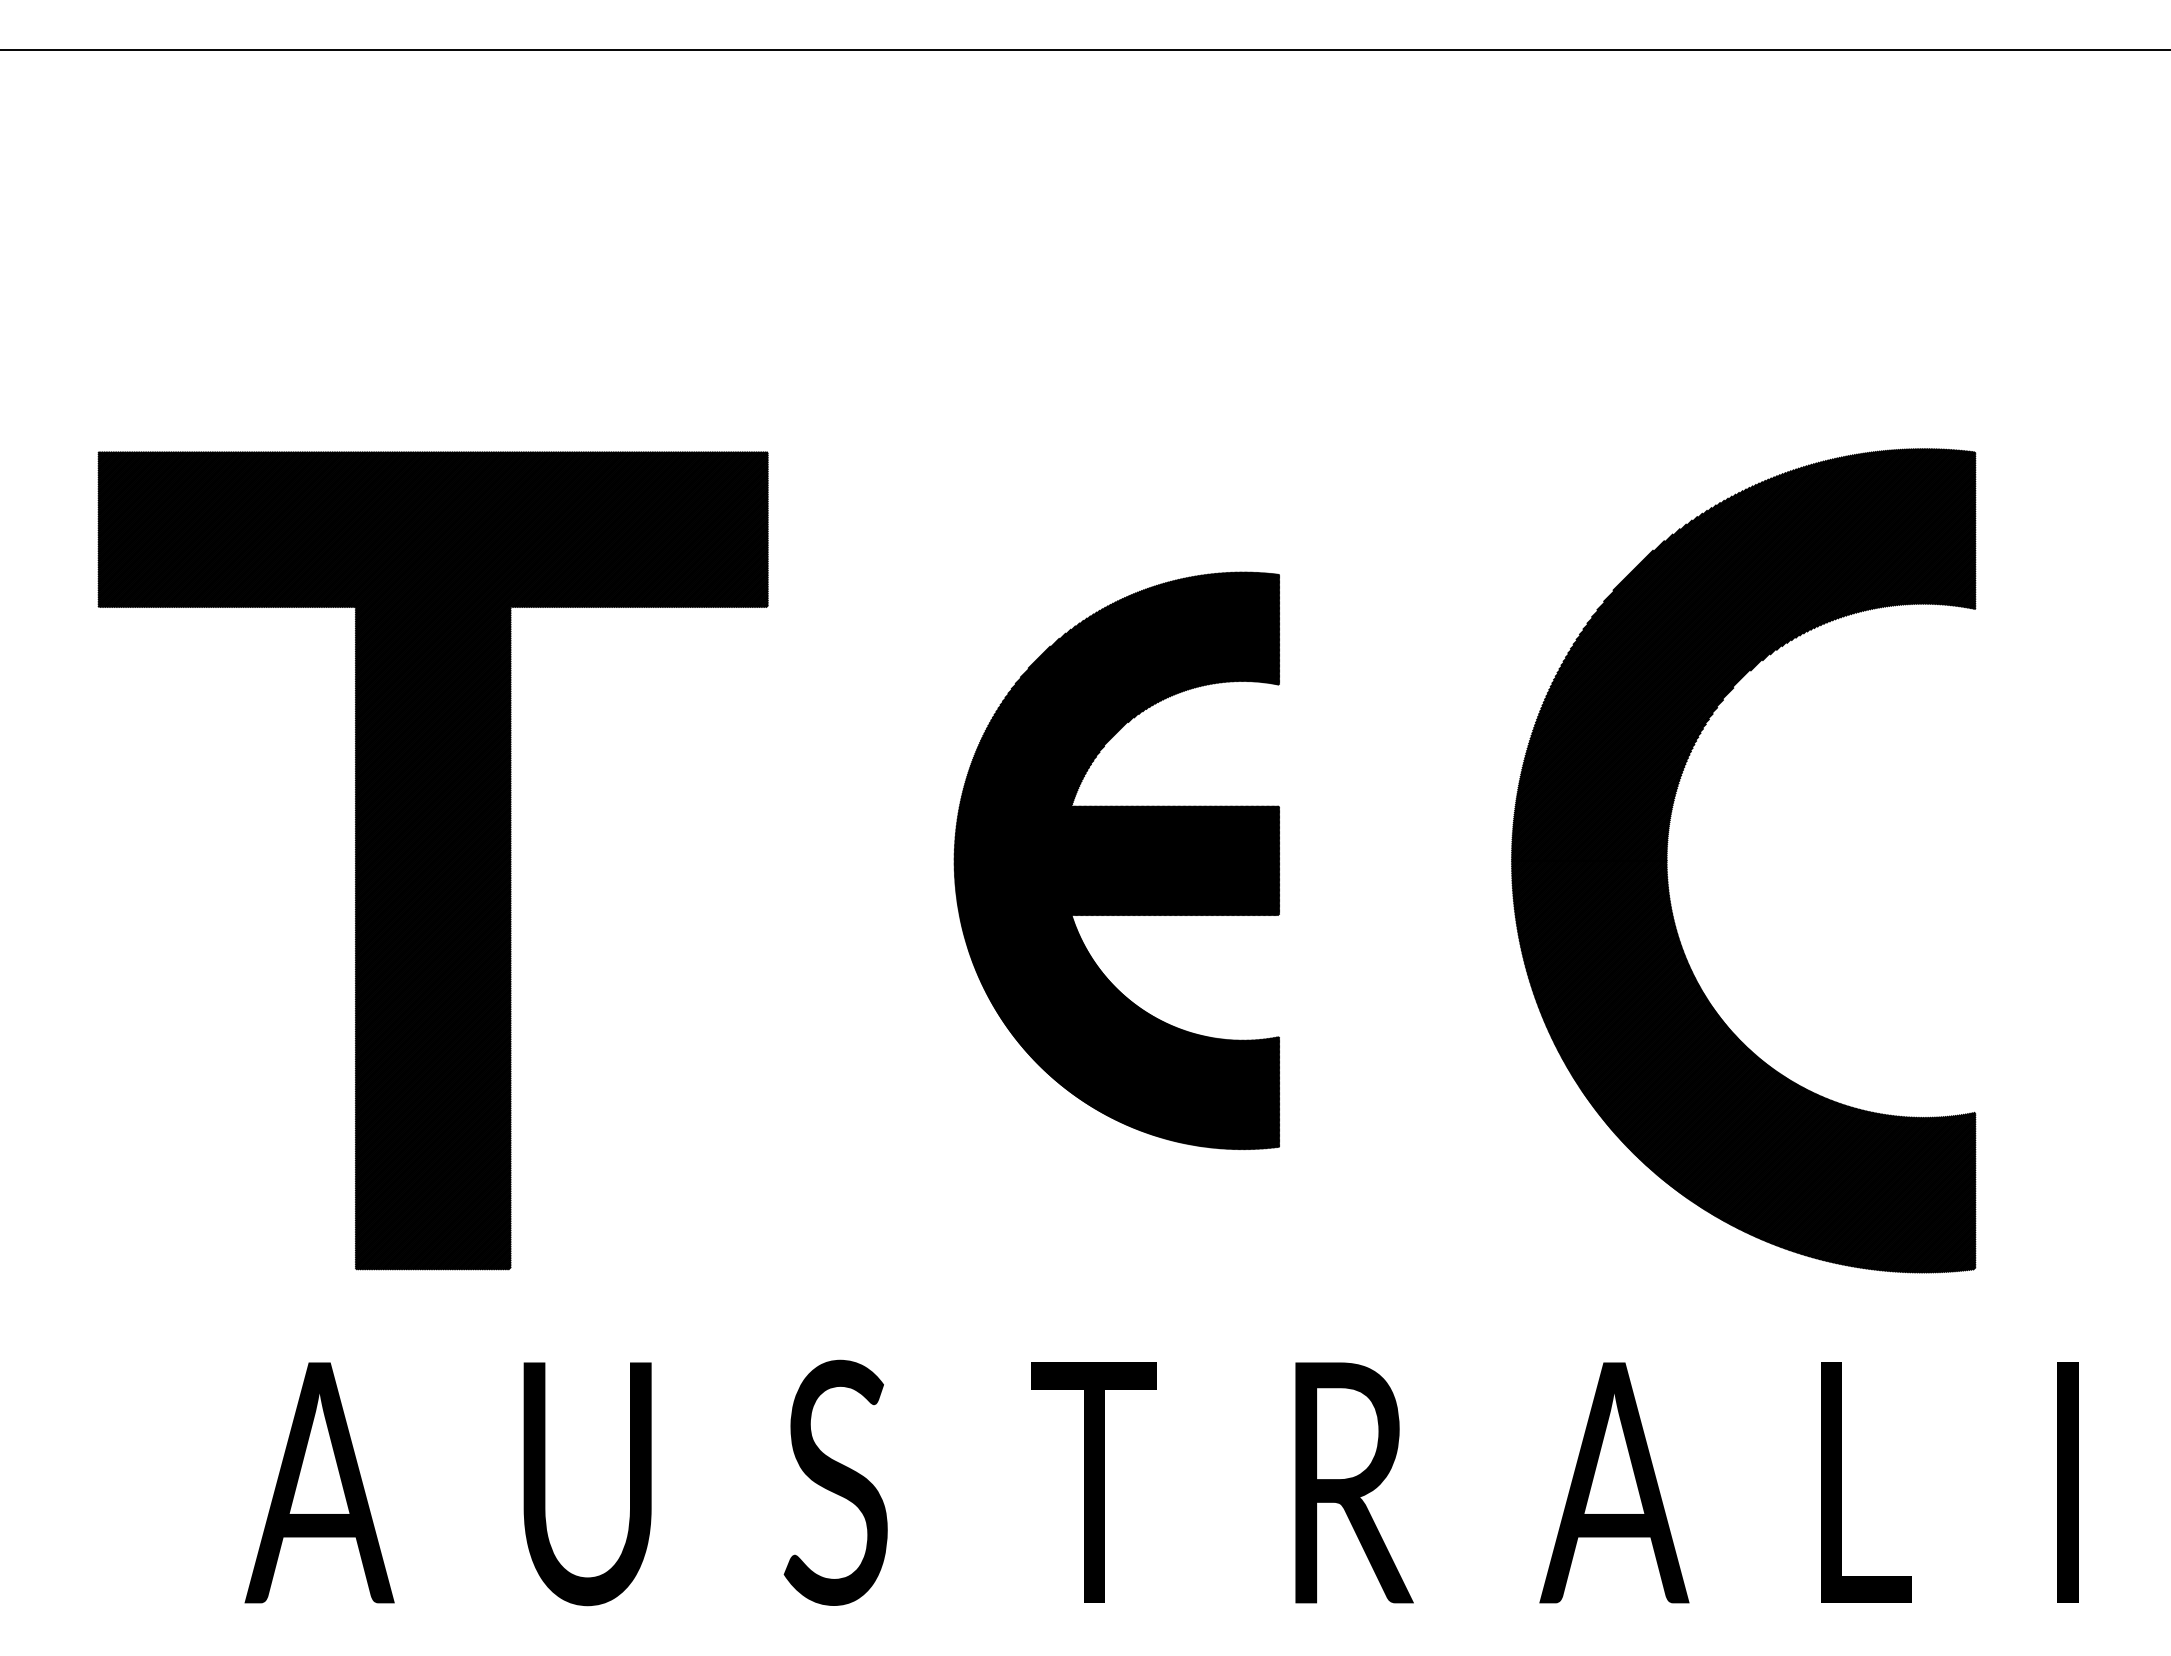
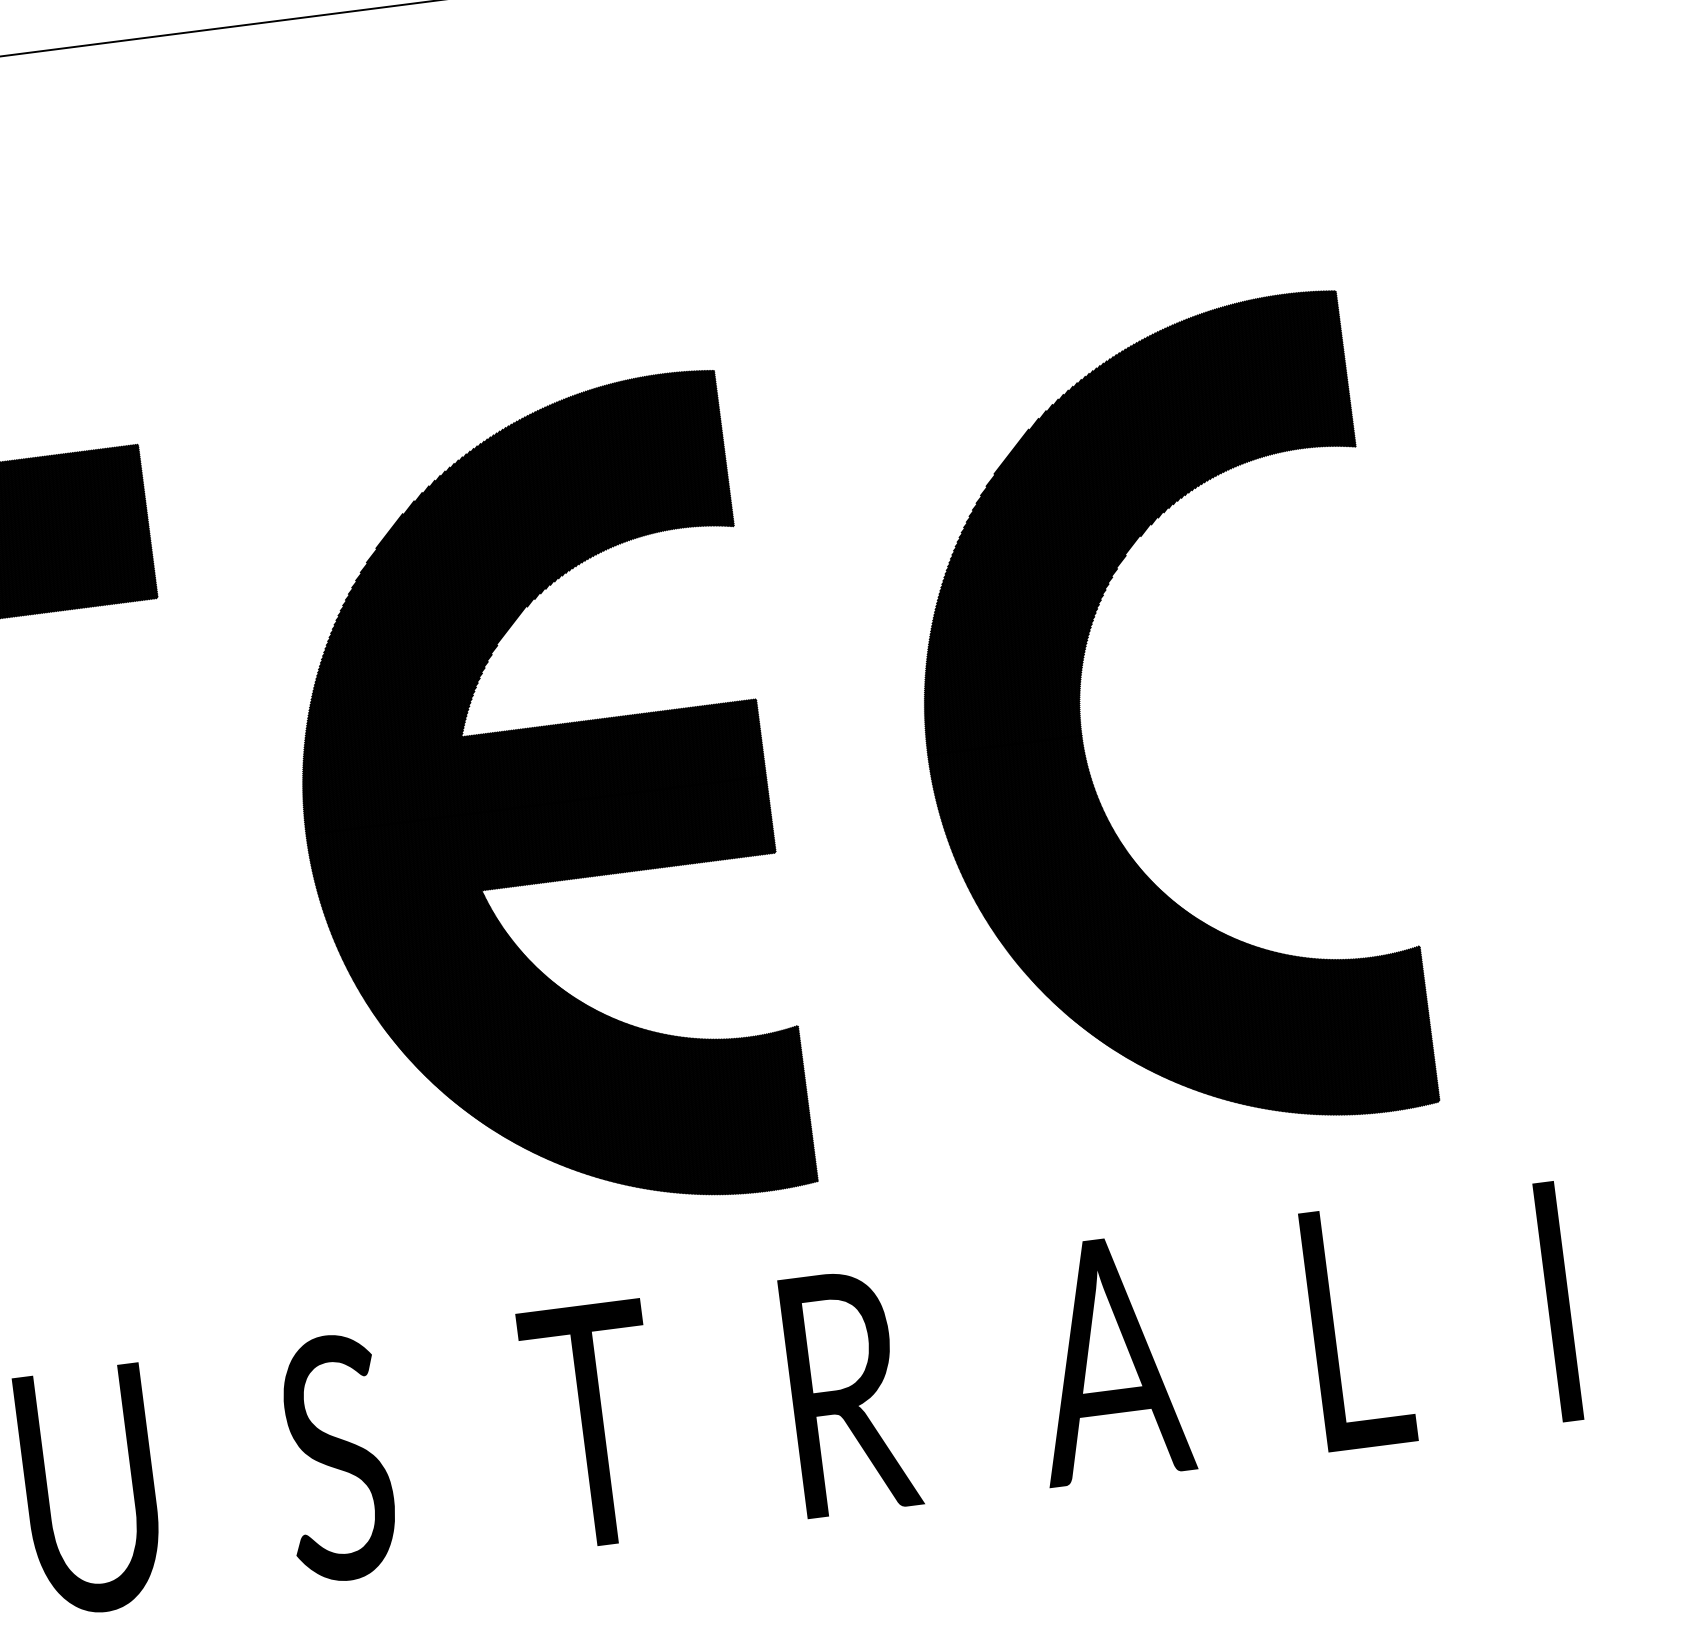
part: (1116, 860) -> (535, 805), size x1.43

